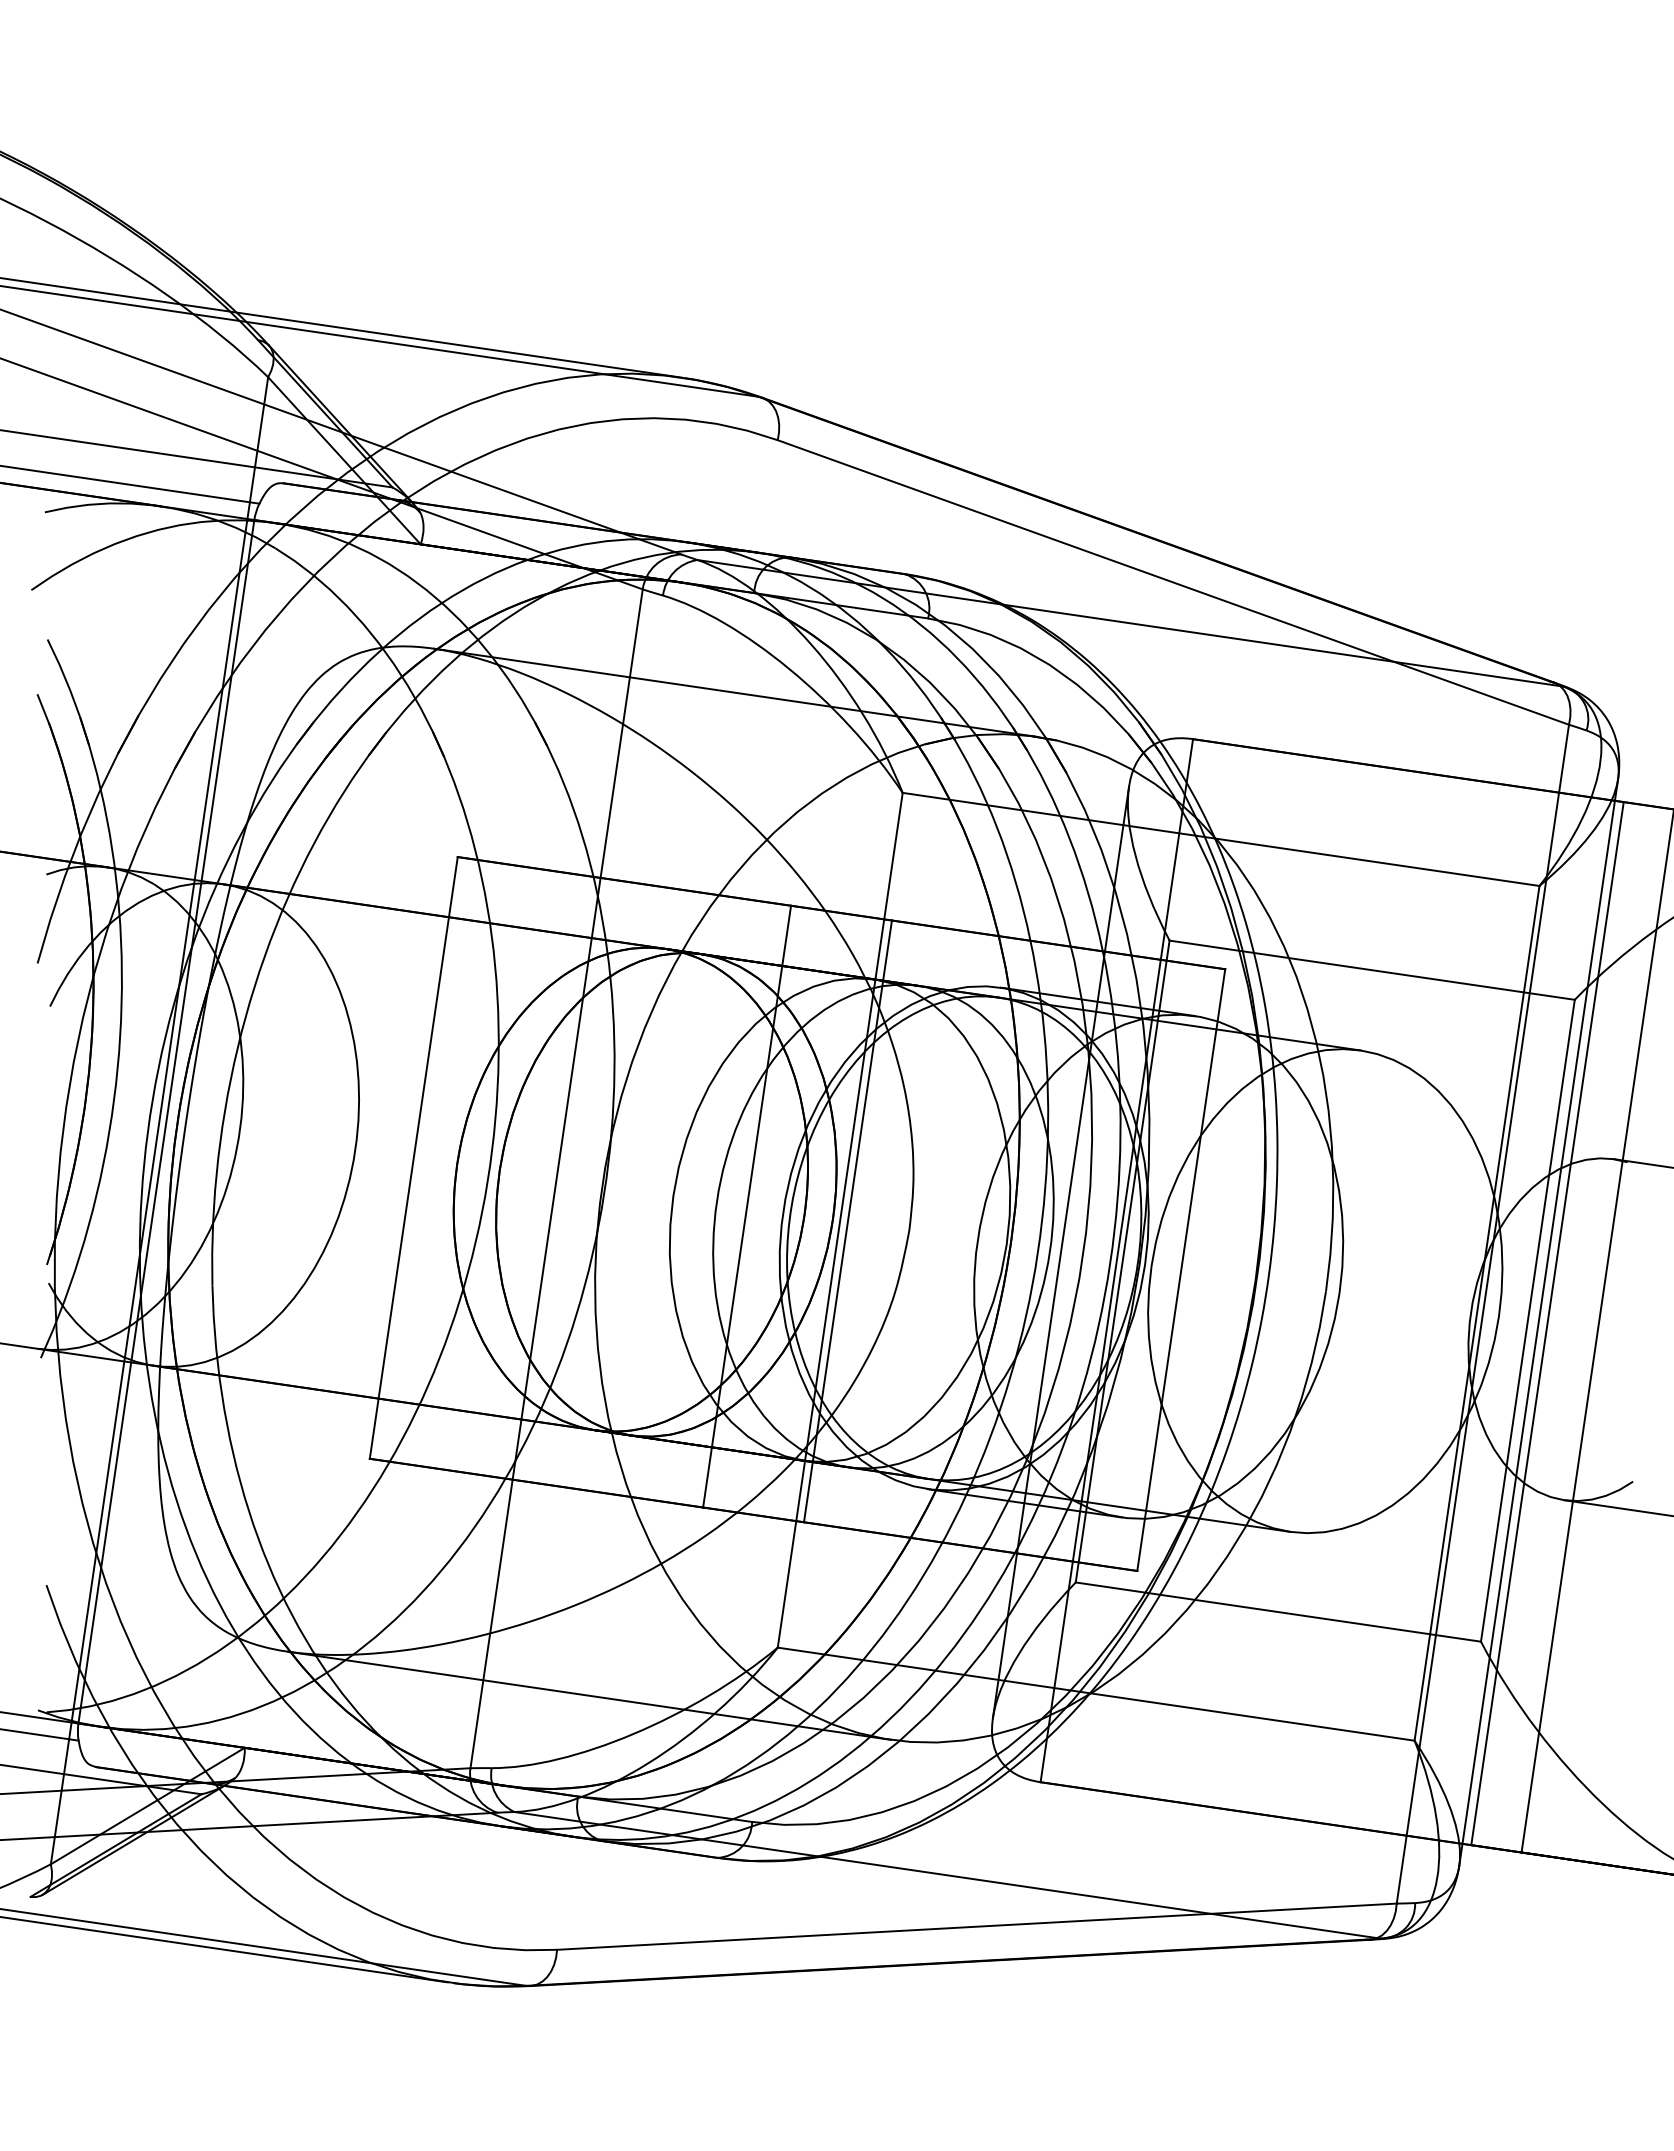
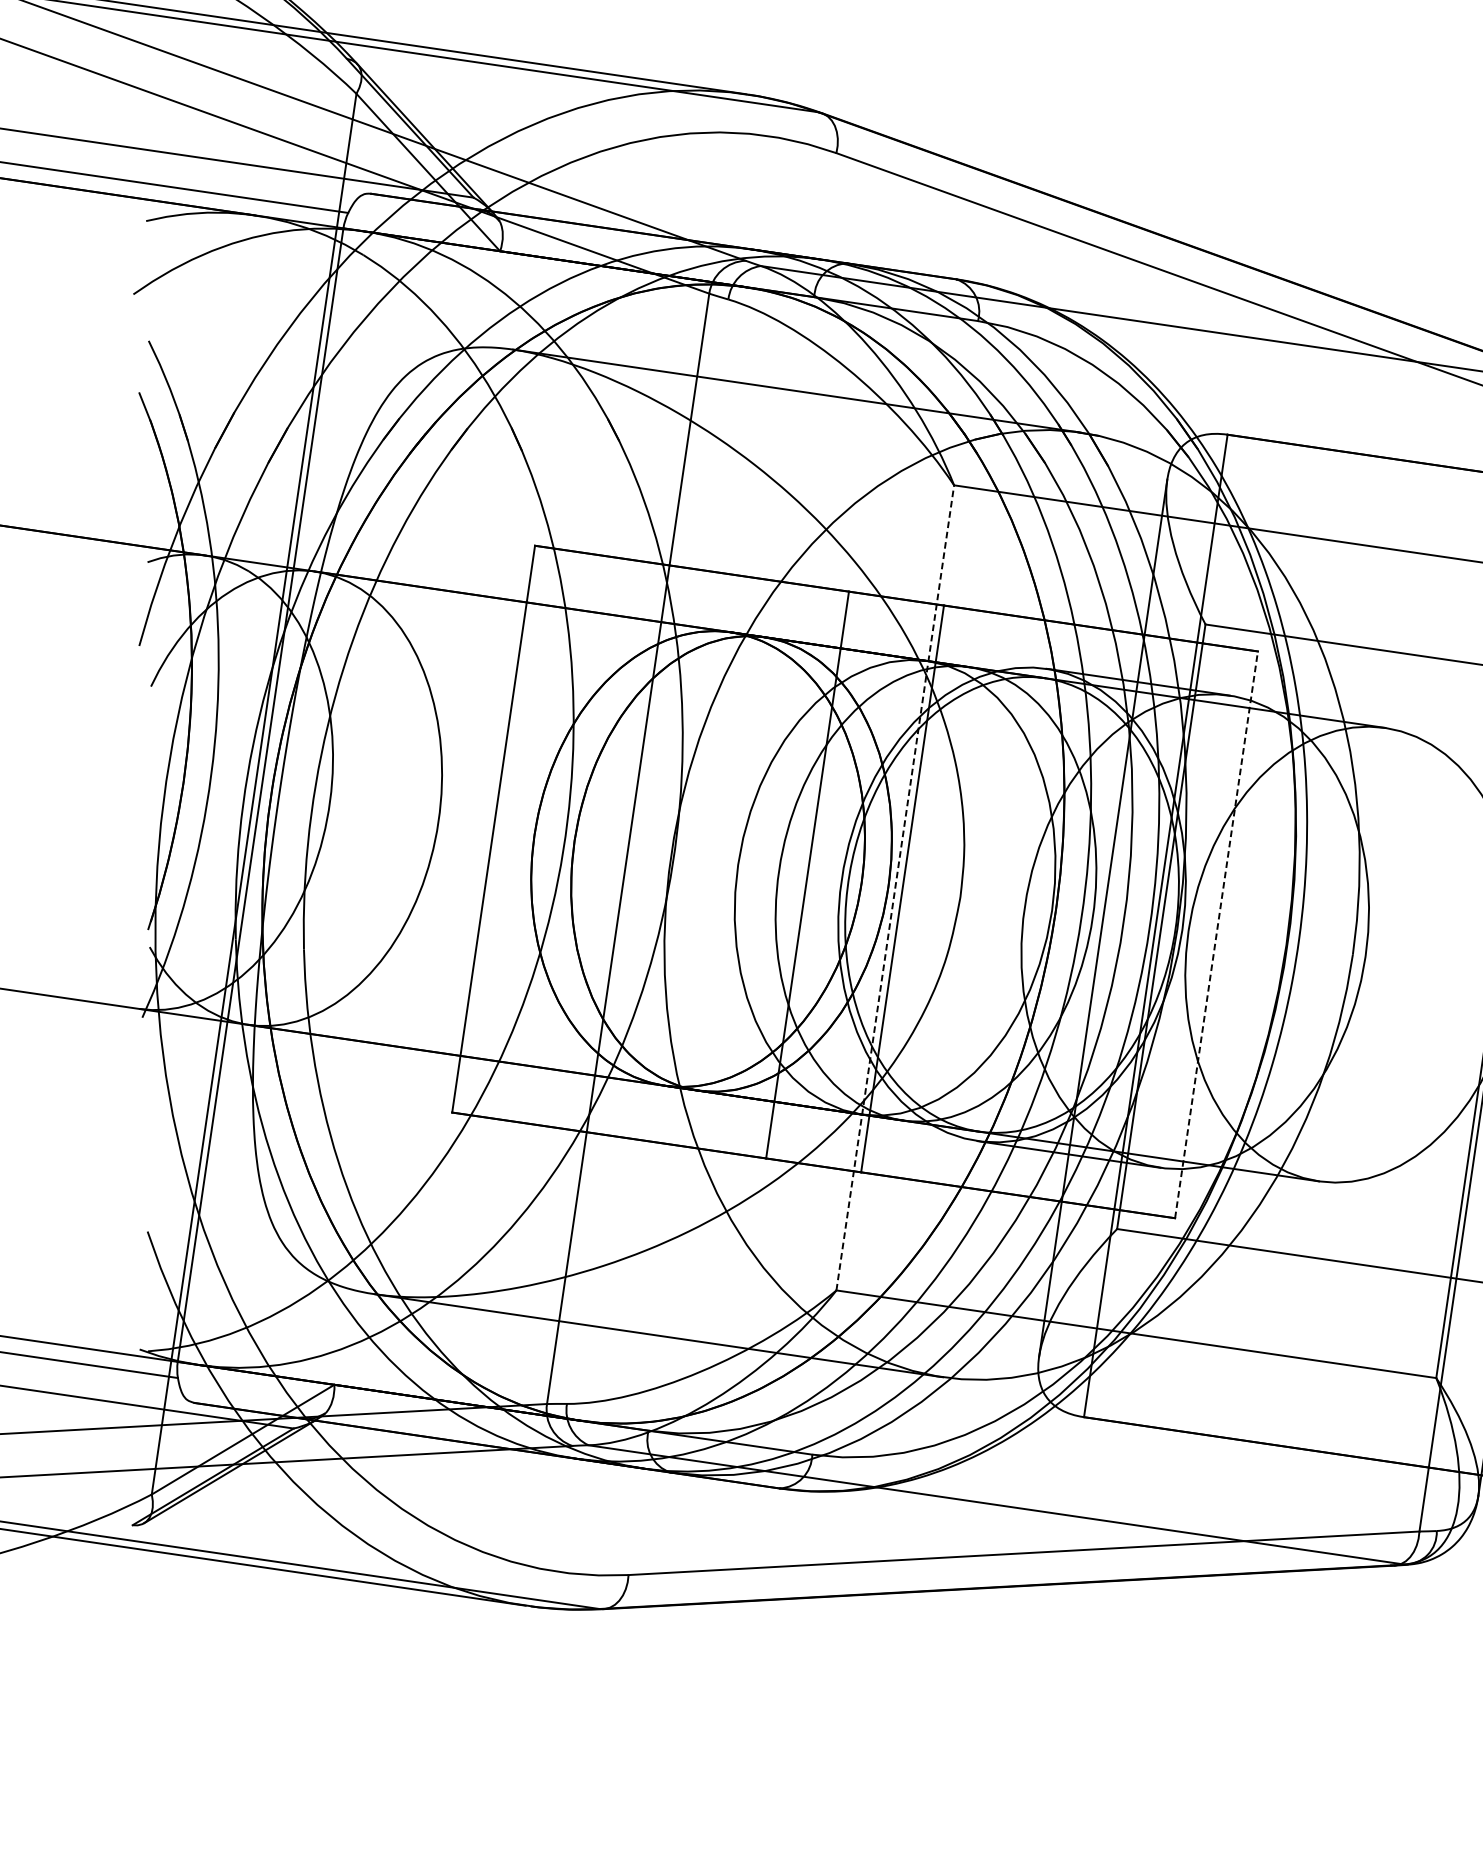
line: (840, 1220) -> (895, 888), solid -> dashed
line: (1181, 1269) -> (1216, 934), solid -> dashed

